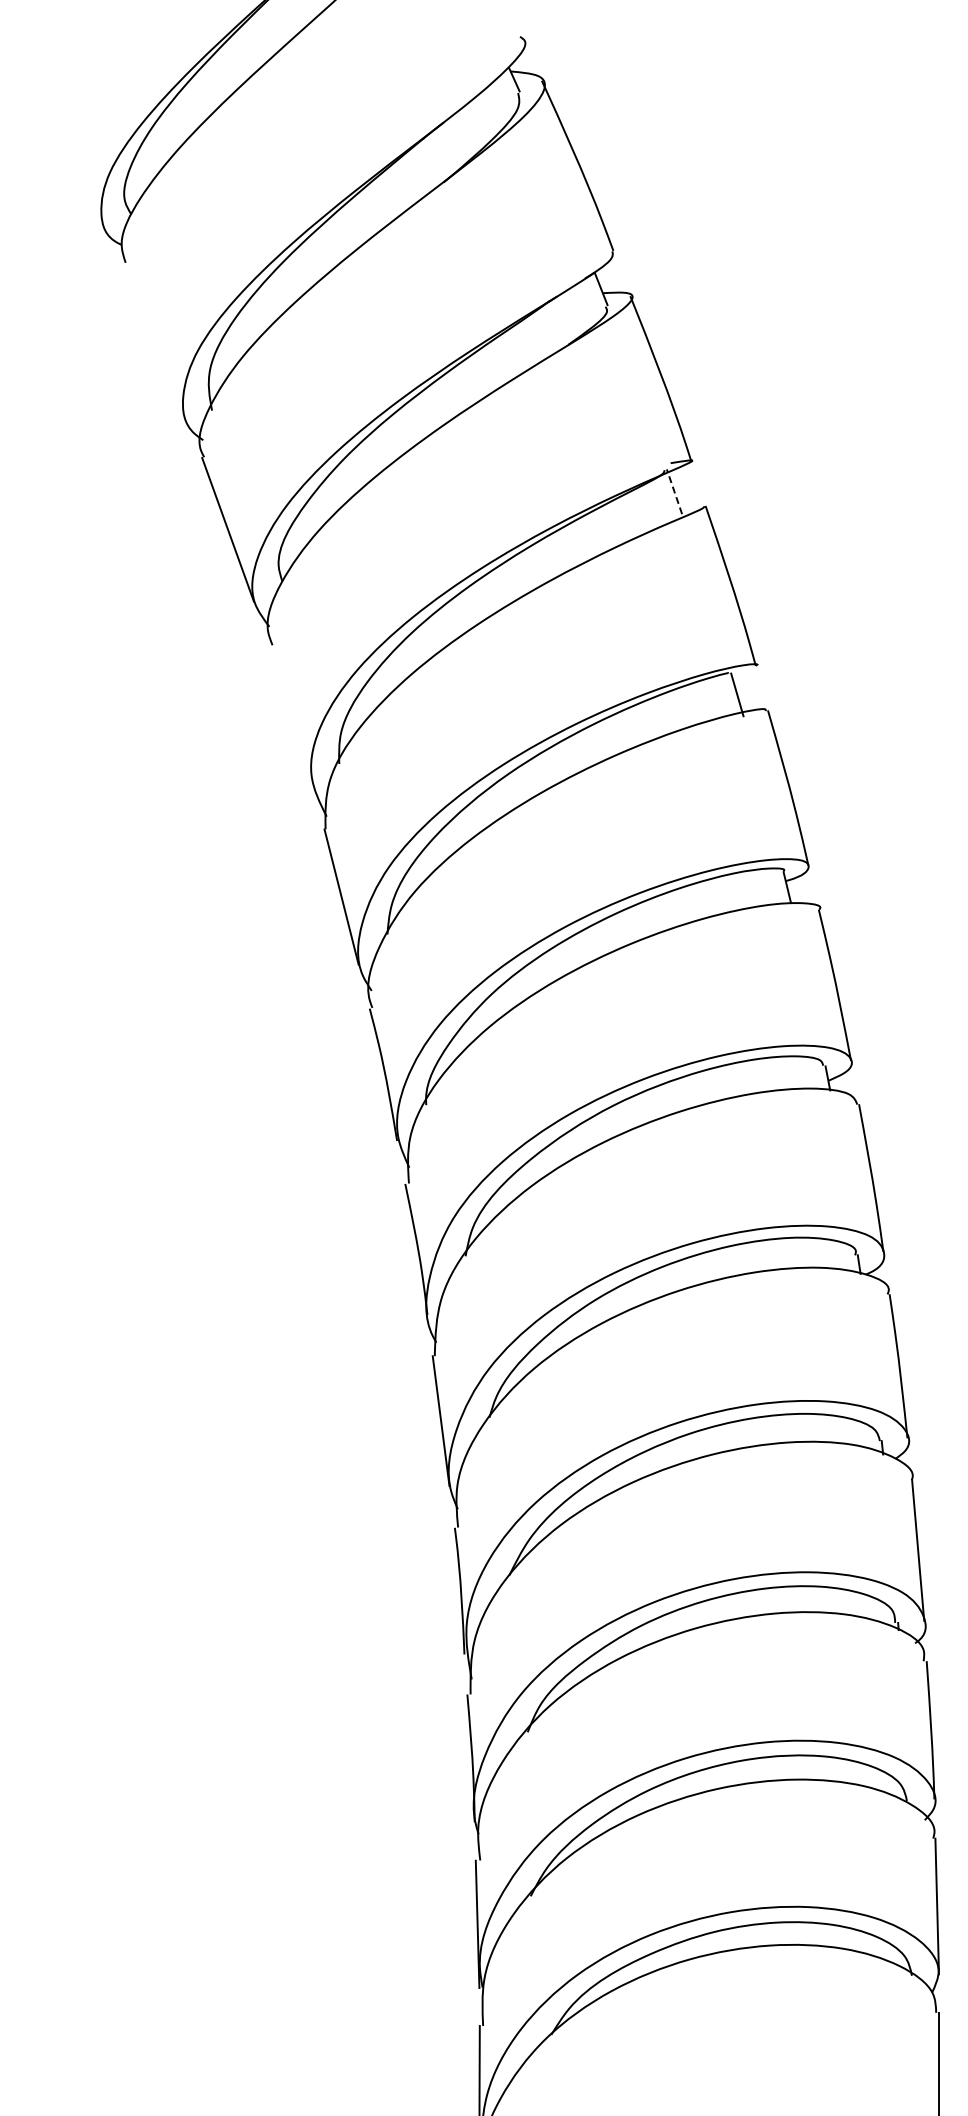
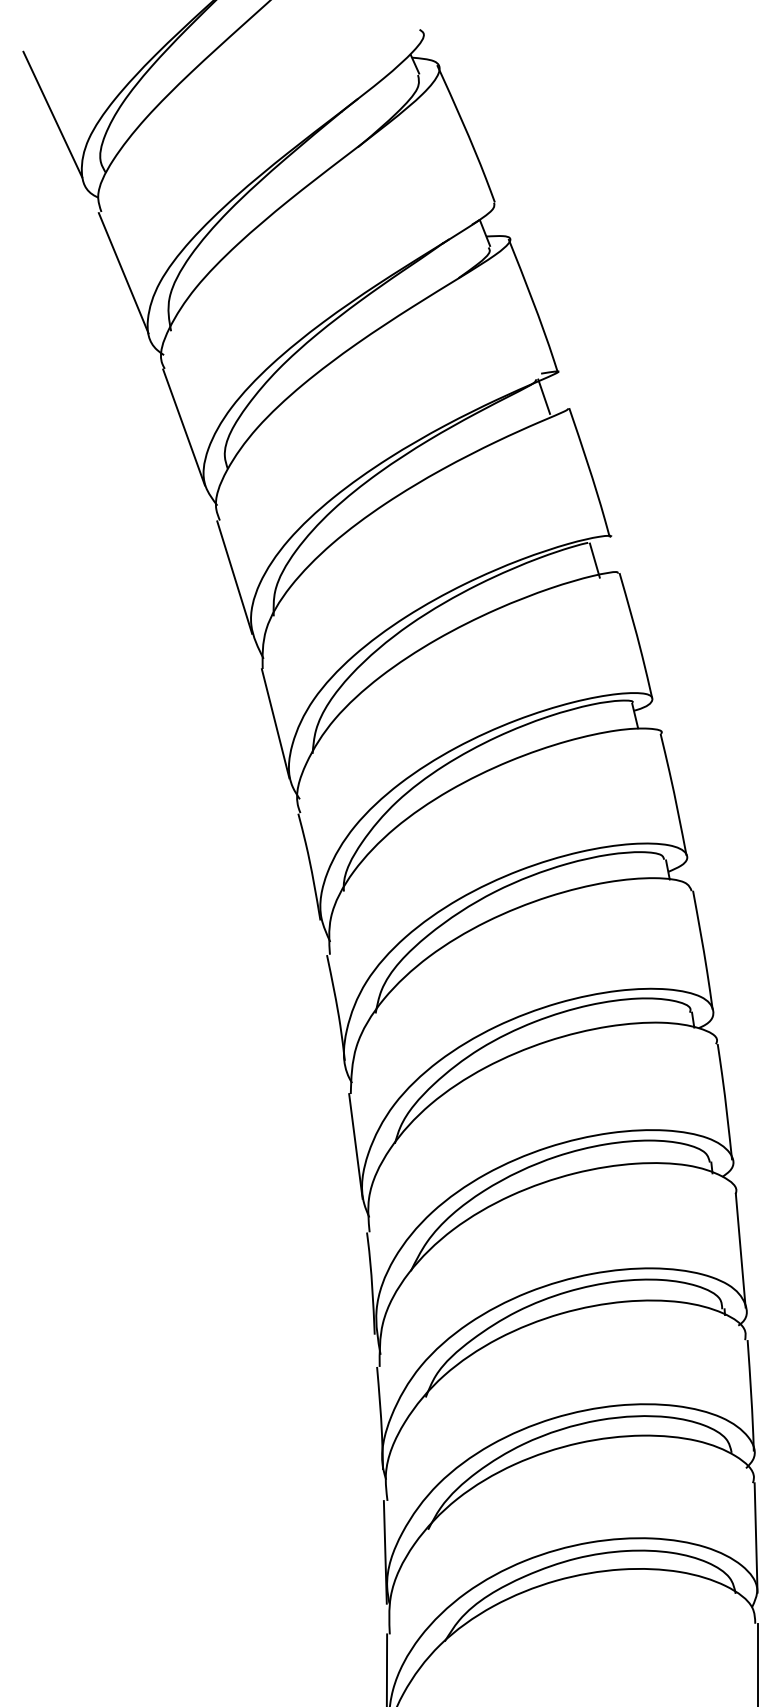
line: (65, 141) -> (52, 114), added
line: (153, 338) -> (123, 273), added
line: (674, 491) -> (544, 396), dashed -> solid
line: (290, 715) -> (234, 577), added

